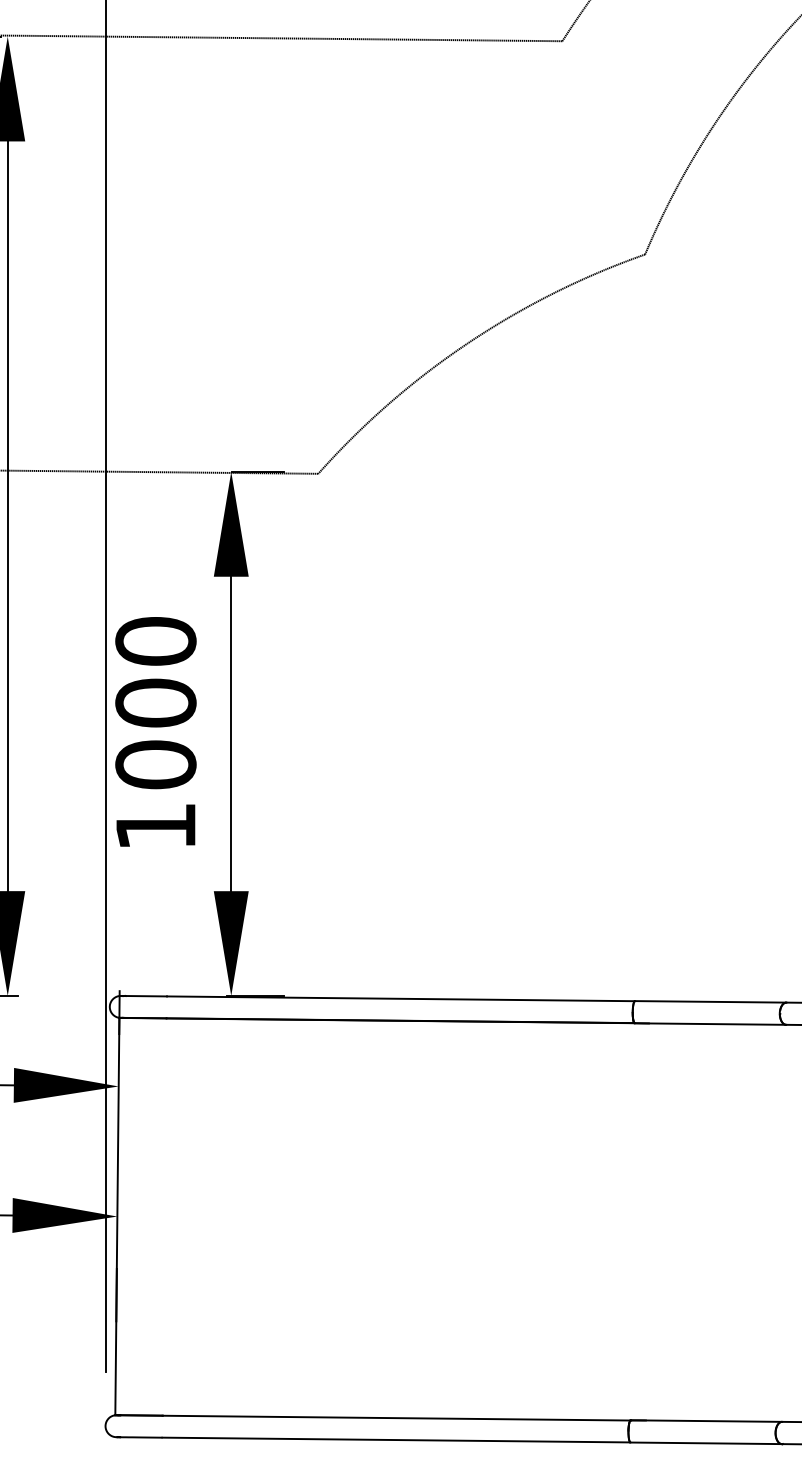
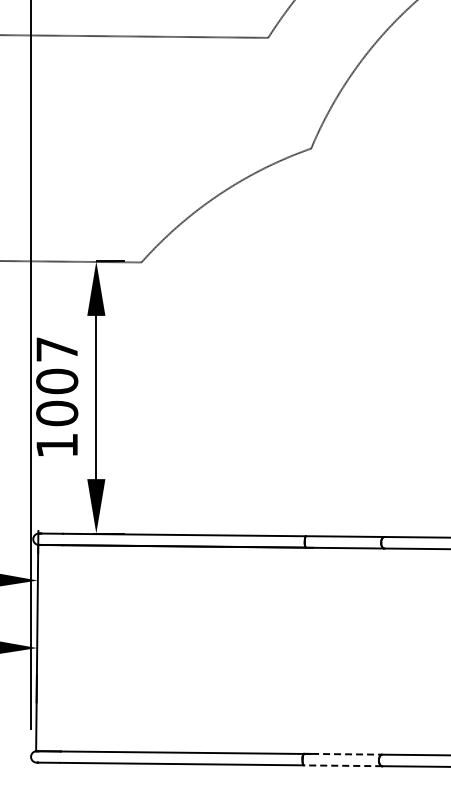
text: (156, 641) -> (57, 349), 1000 -> 1007
line: (715, 1421) -> (347, 754), solid -> dashed
line: (705, 1442) -> (342, 765), solid -> dashed

